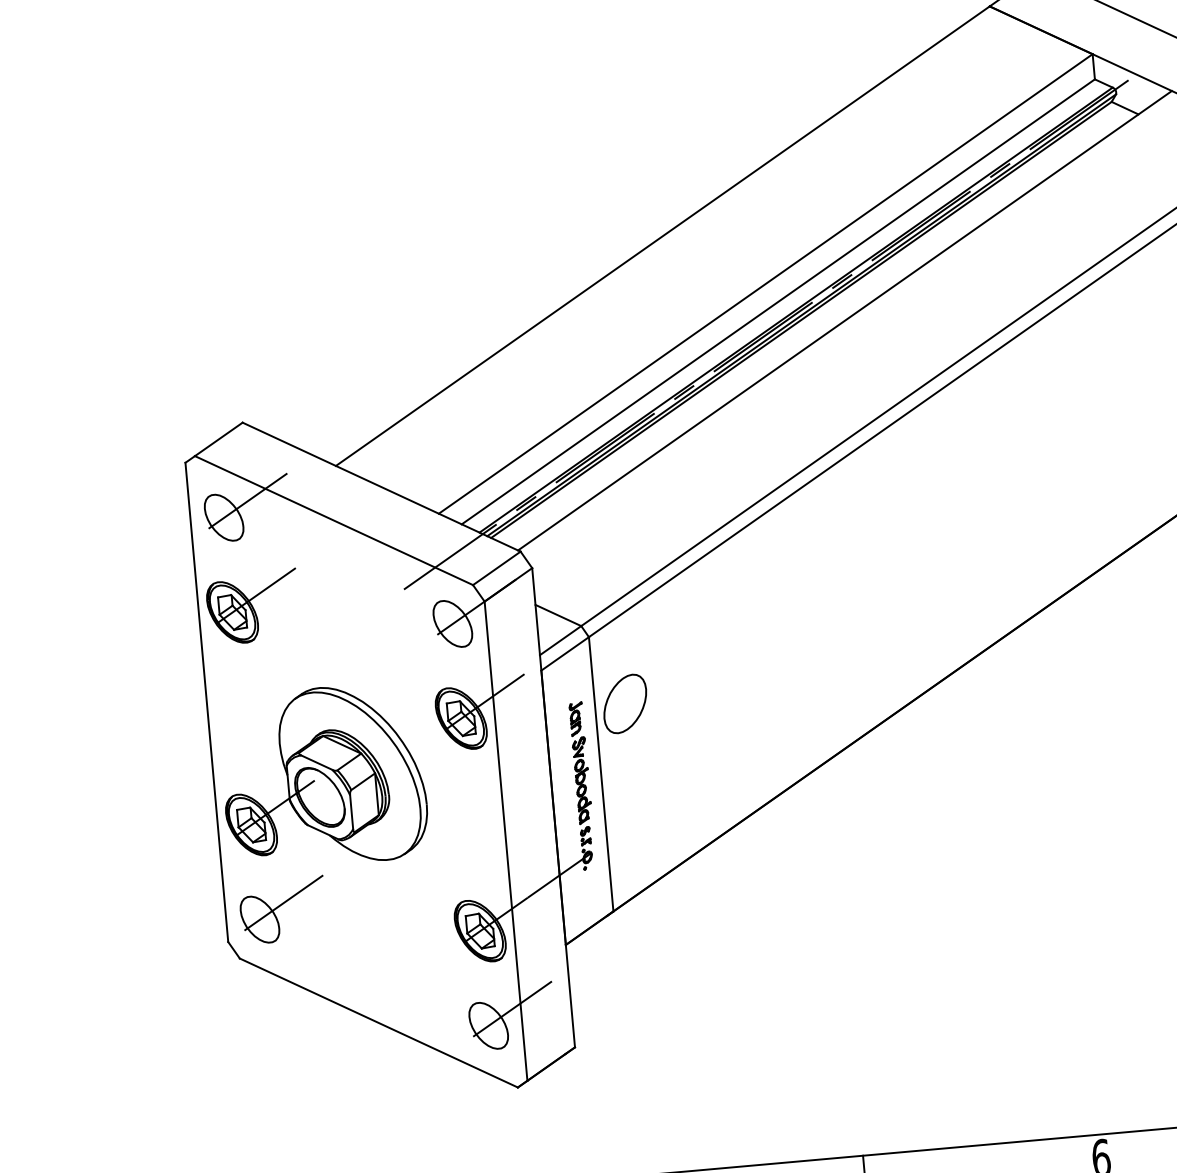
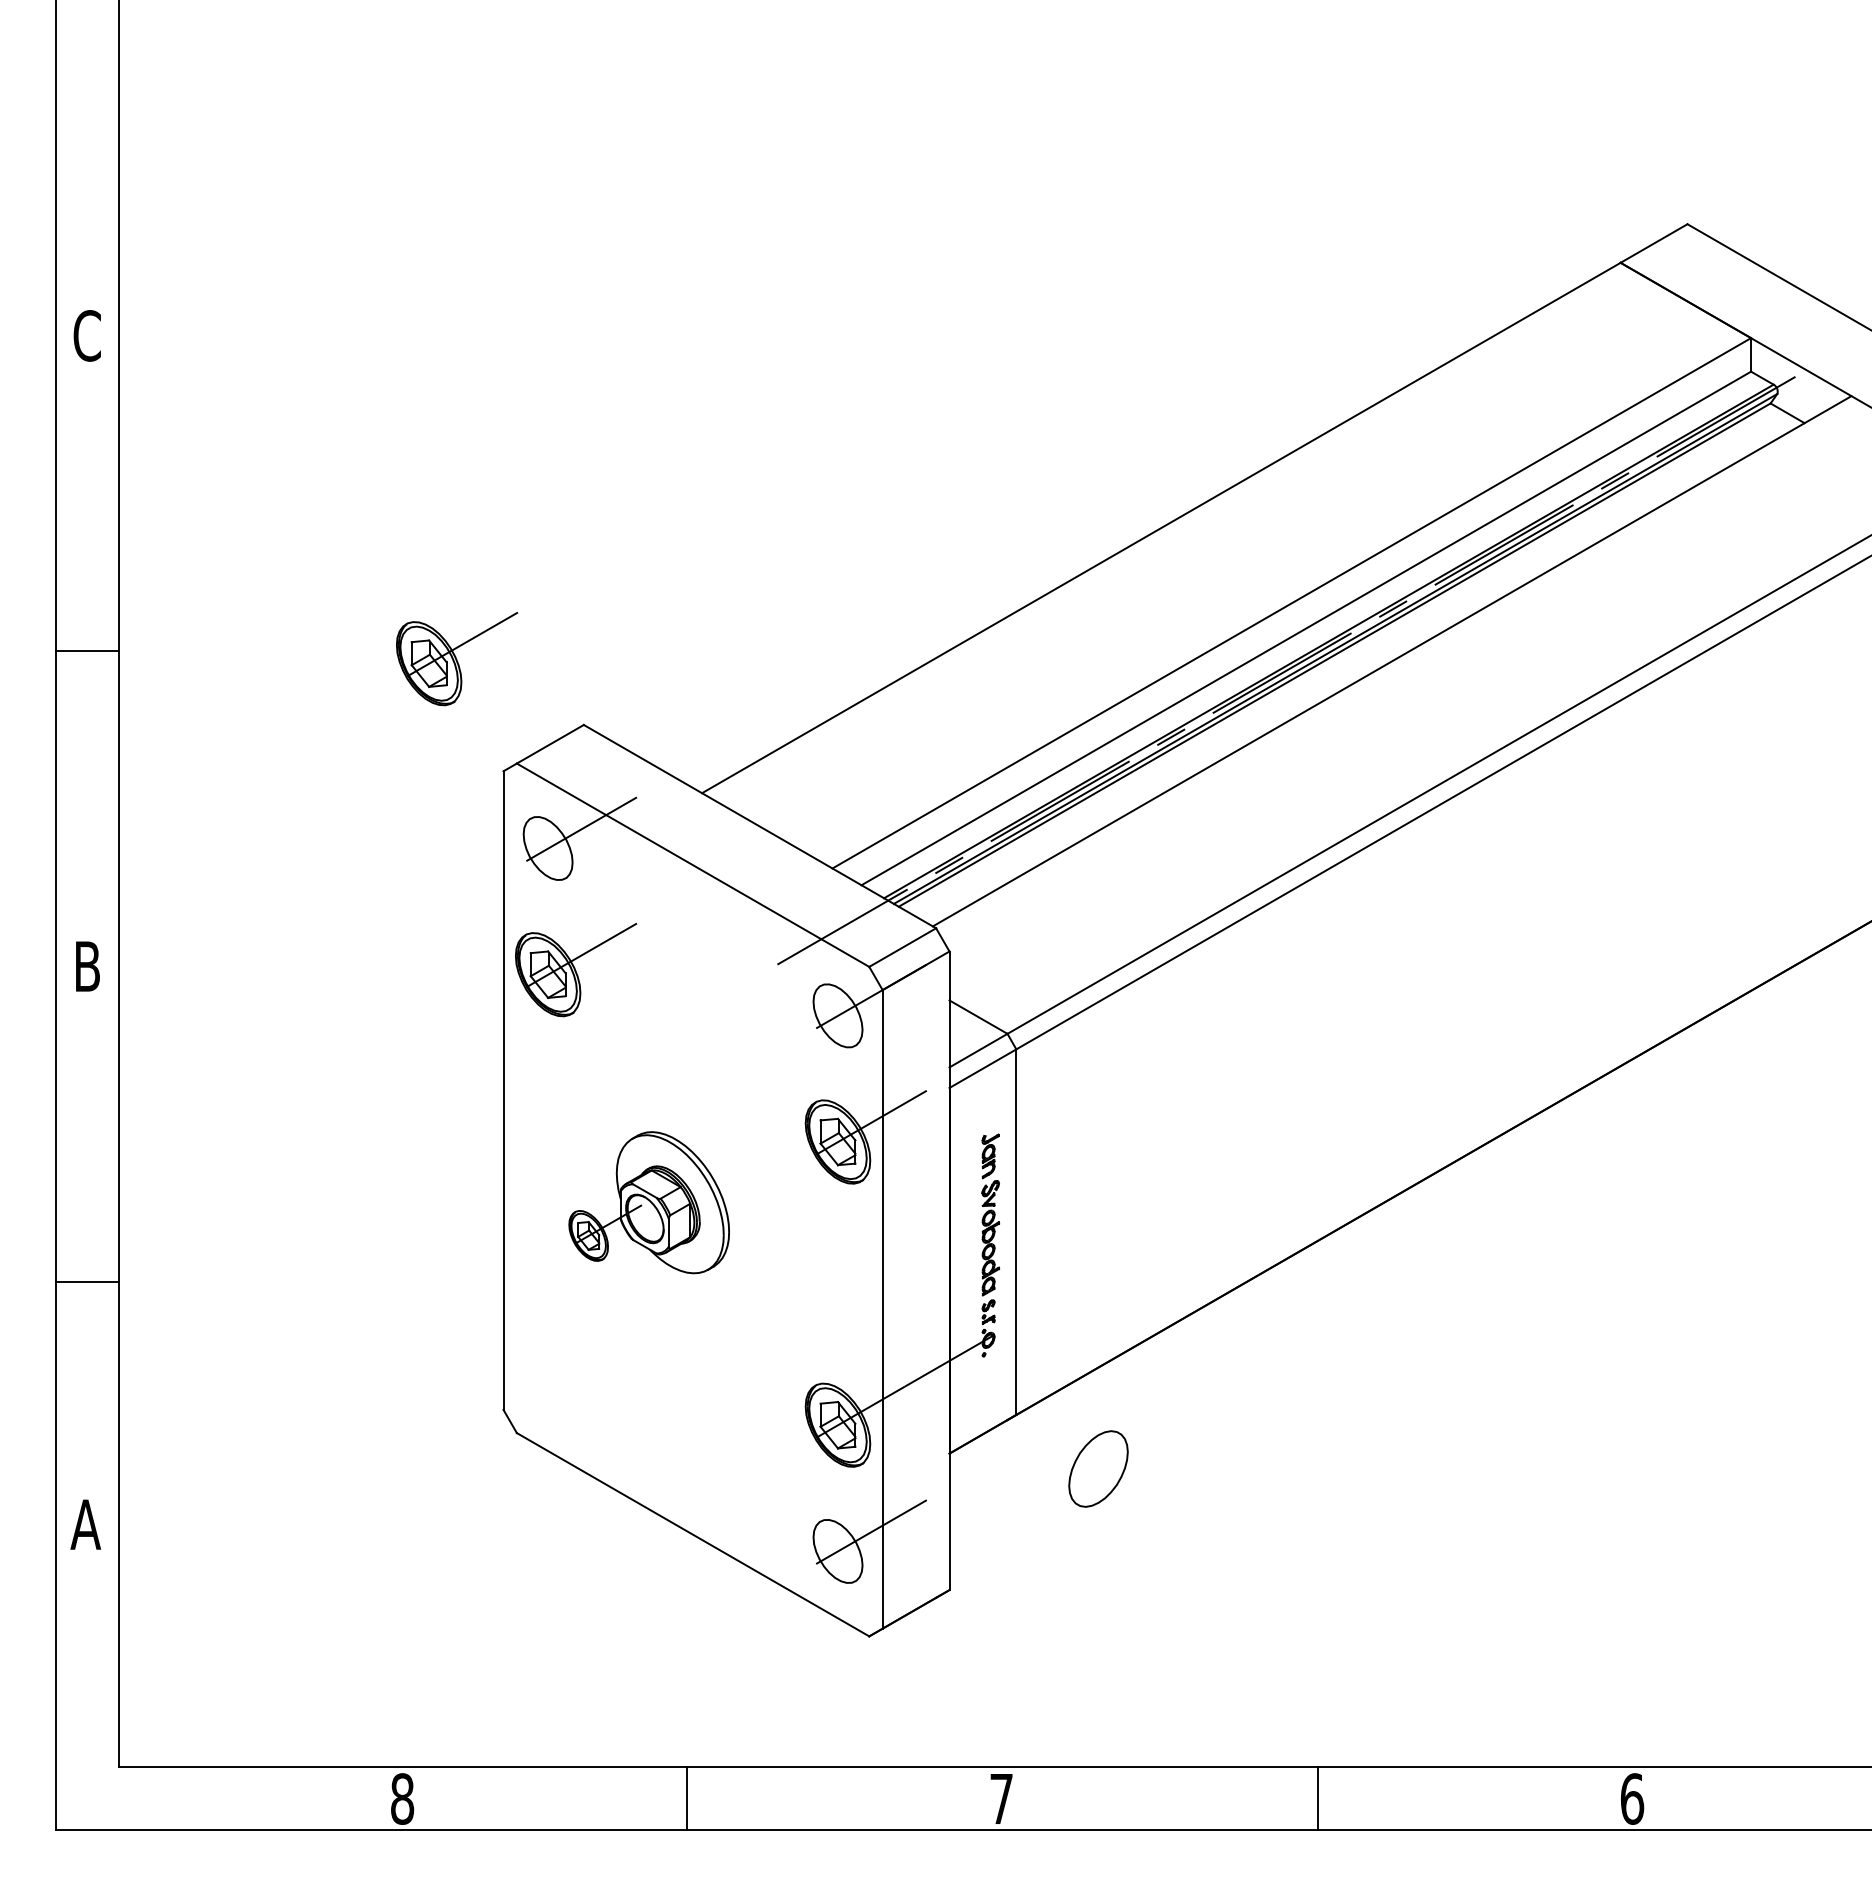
part: (143, 381) -> (457, 658), added
part: (625, 703) -> (1098, 1468), moved
part: (323, 776) -> (649, 1202), size x0.6
part: (280, 906) -> (577, 1368), removed

